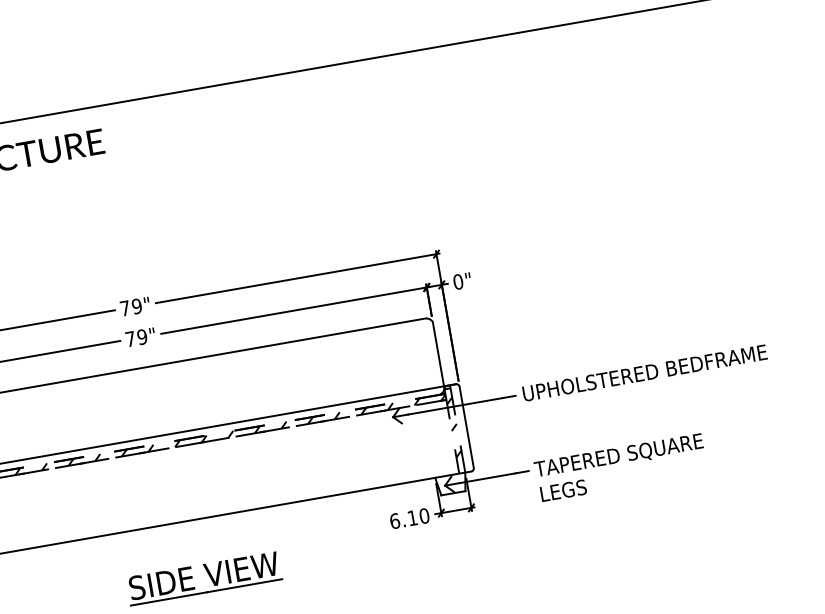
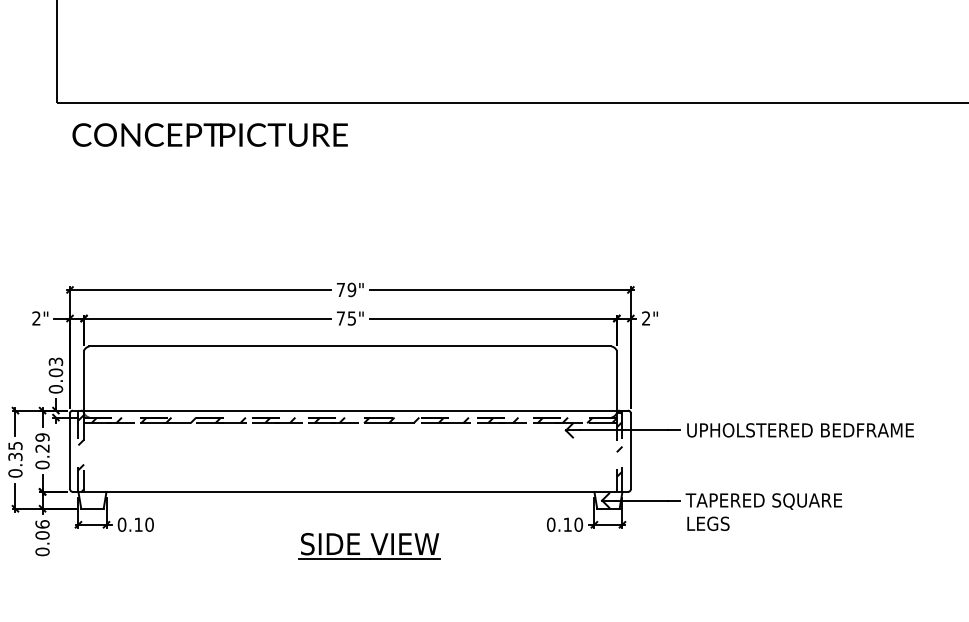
text: (458, 281) -> (646, 318), 0" -> 2"
text: (141, 337) -> (351, 318), 79" -> 75"
text: (395, 520) -> (551, 524), 6.10 -> 0.10

